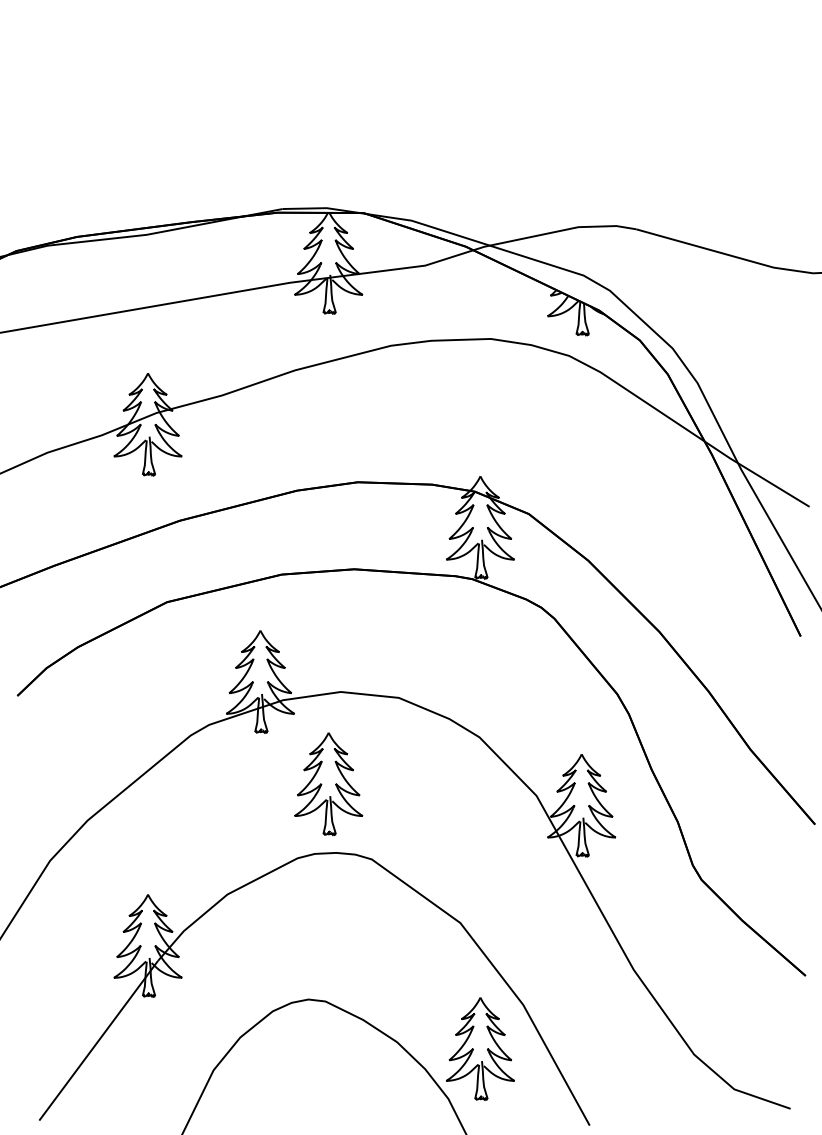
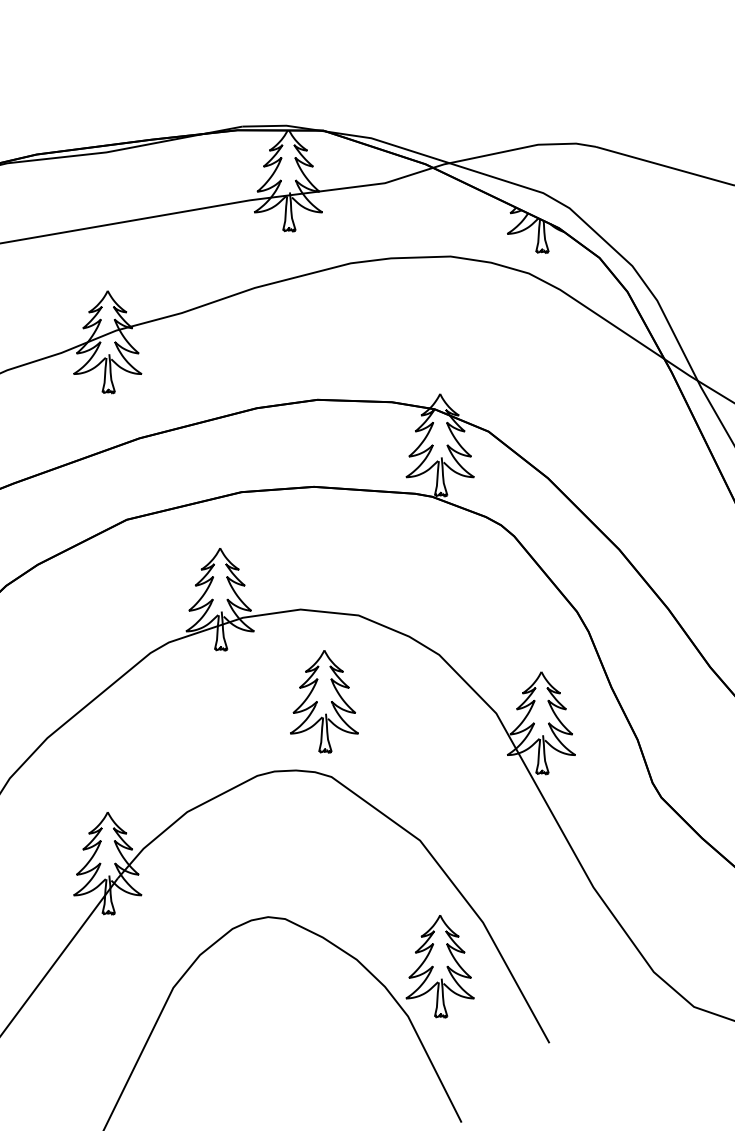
part: (328, 784) -> (324, 702), moved

